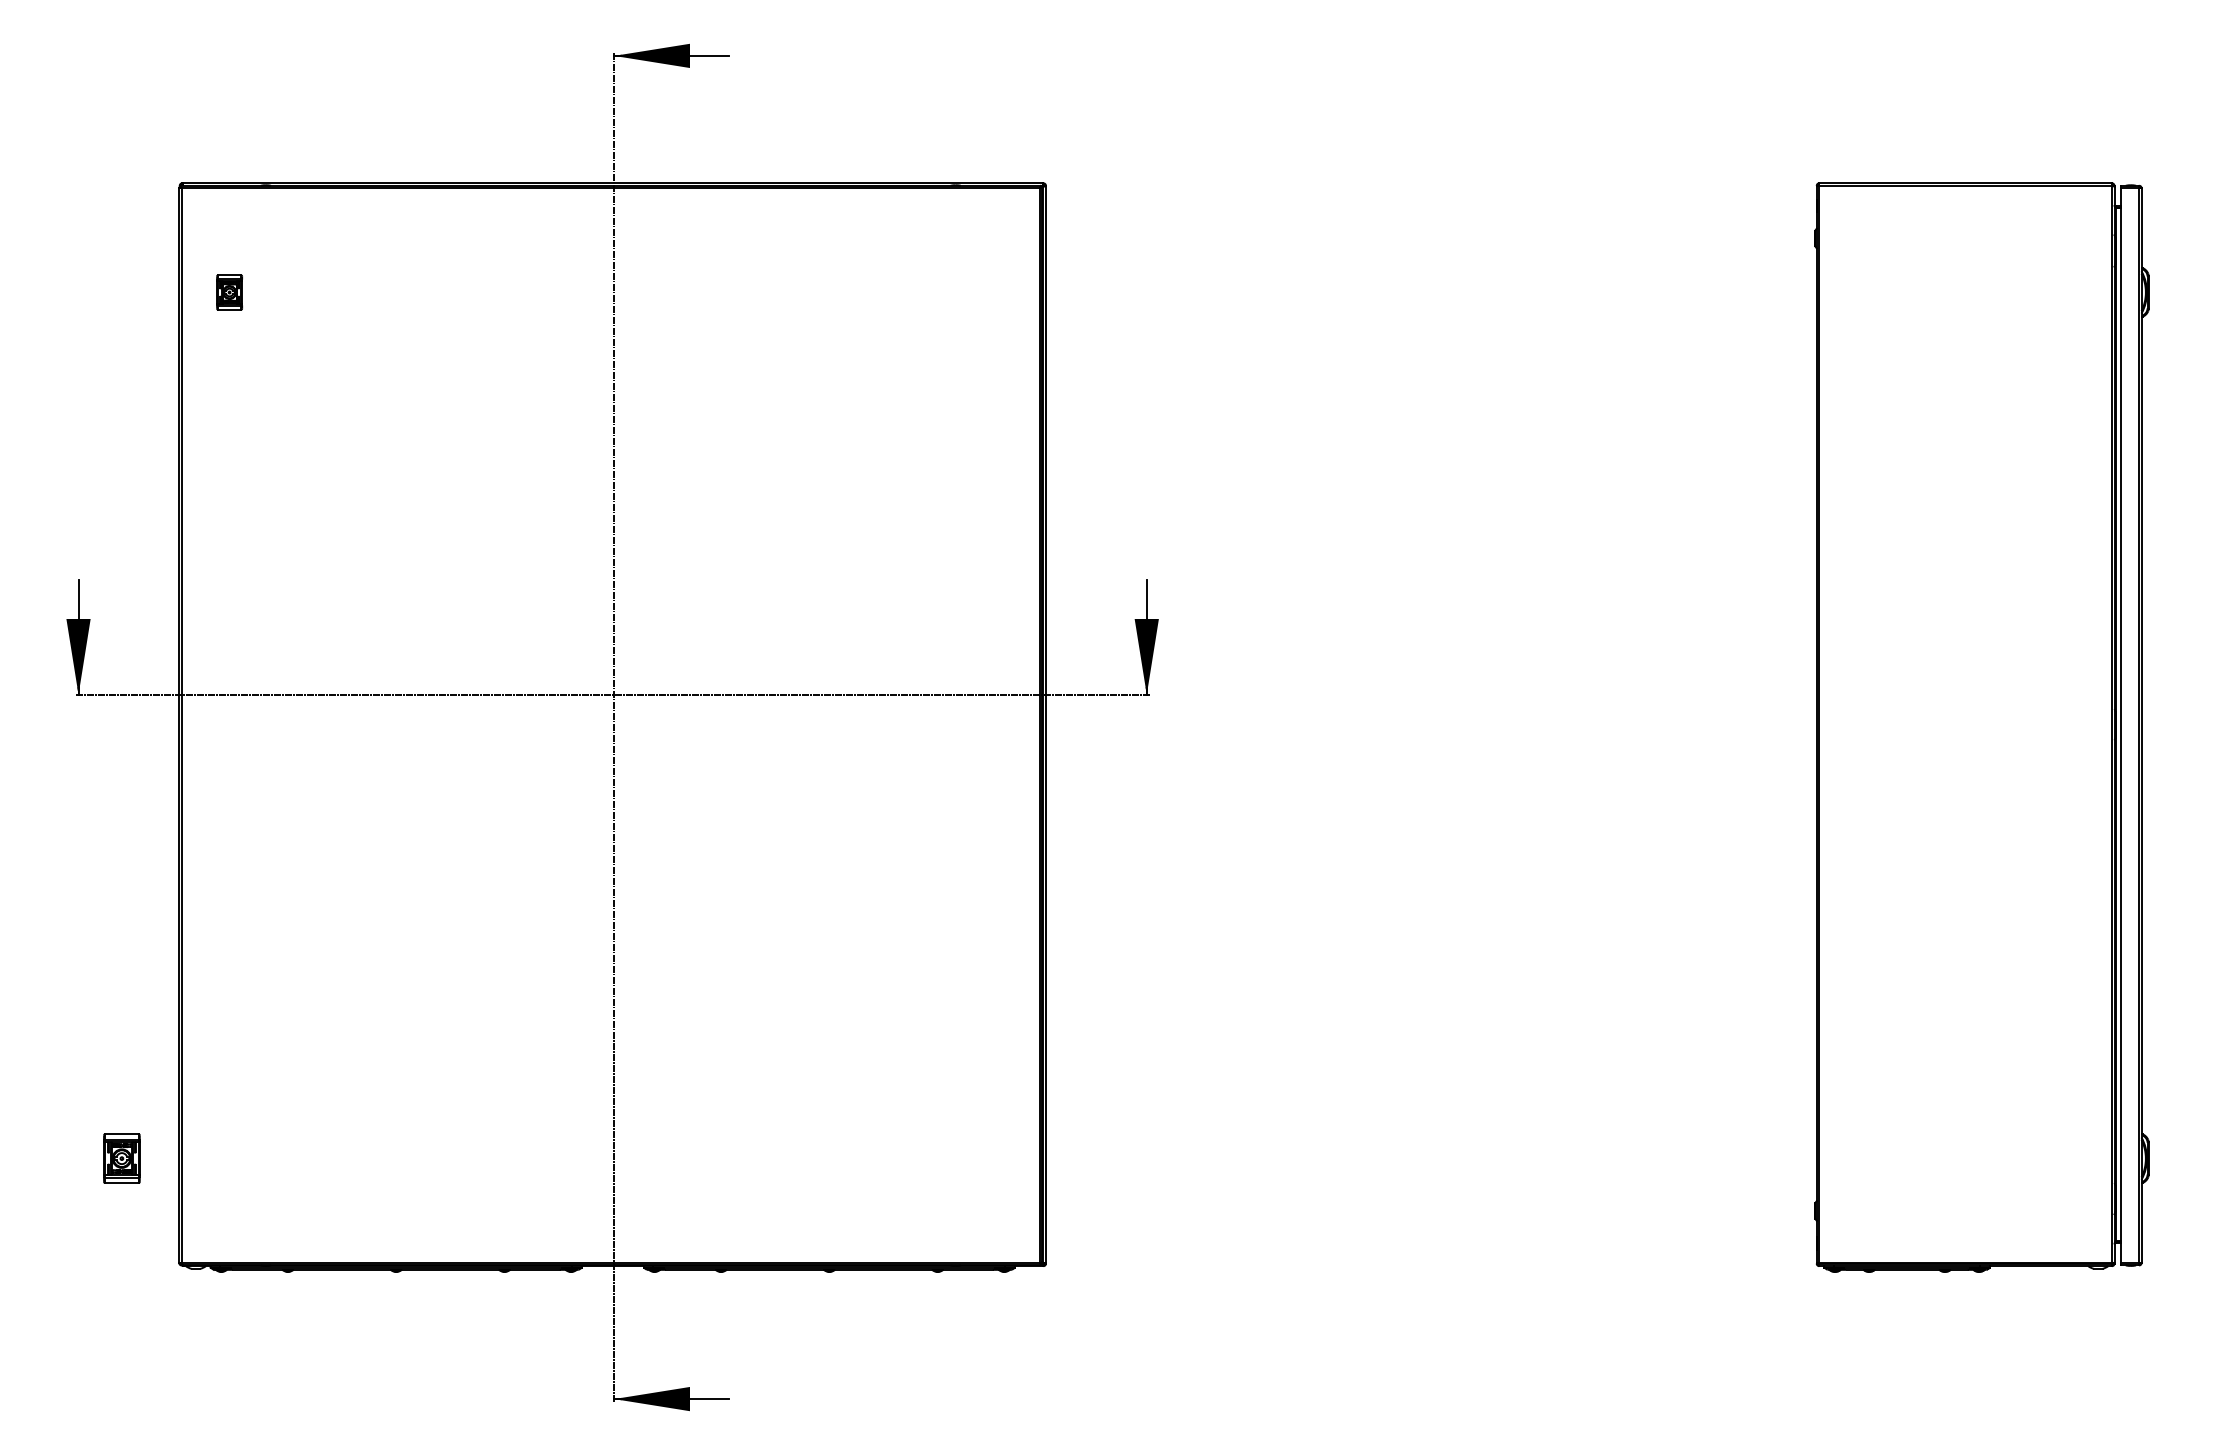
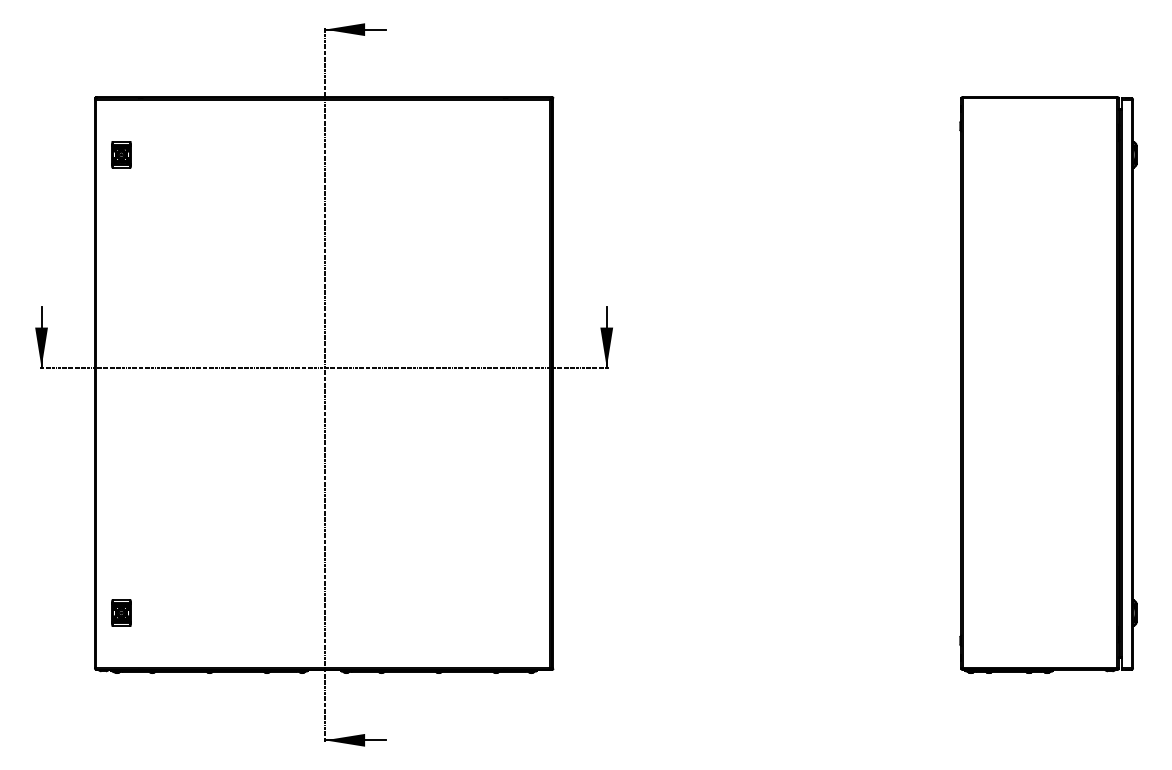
part: (229, 291) -> (121, 154), size x1.43
part: (121, 1157) -> (121, 612), moved

